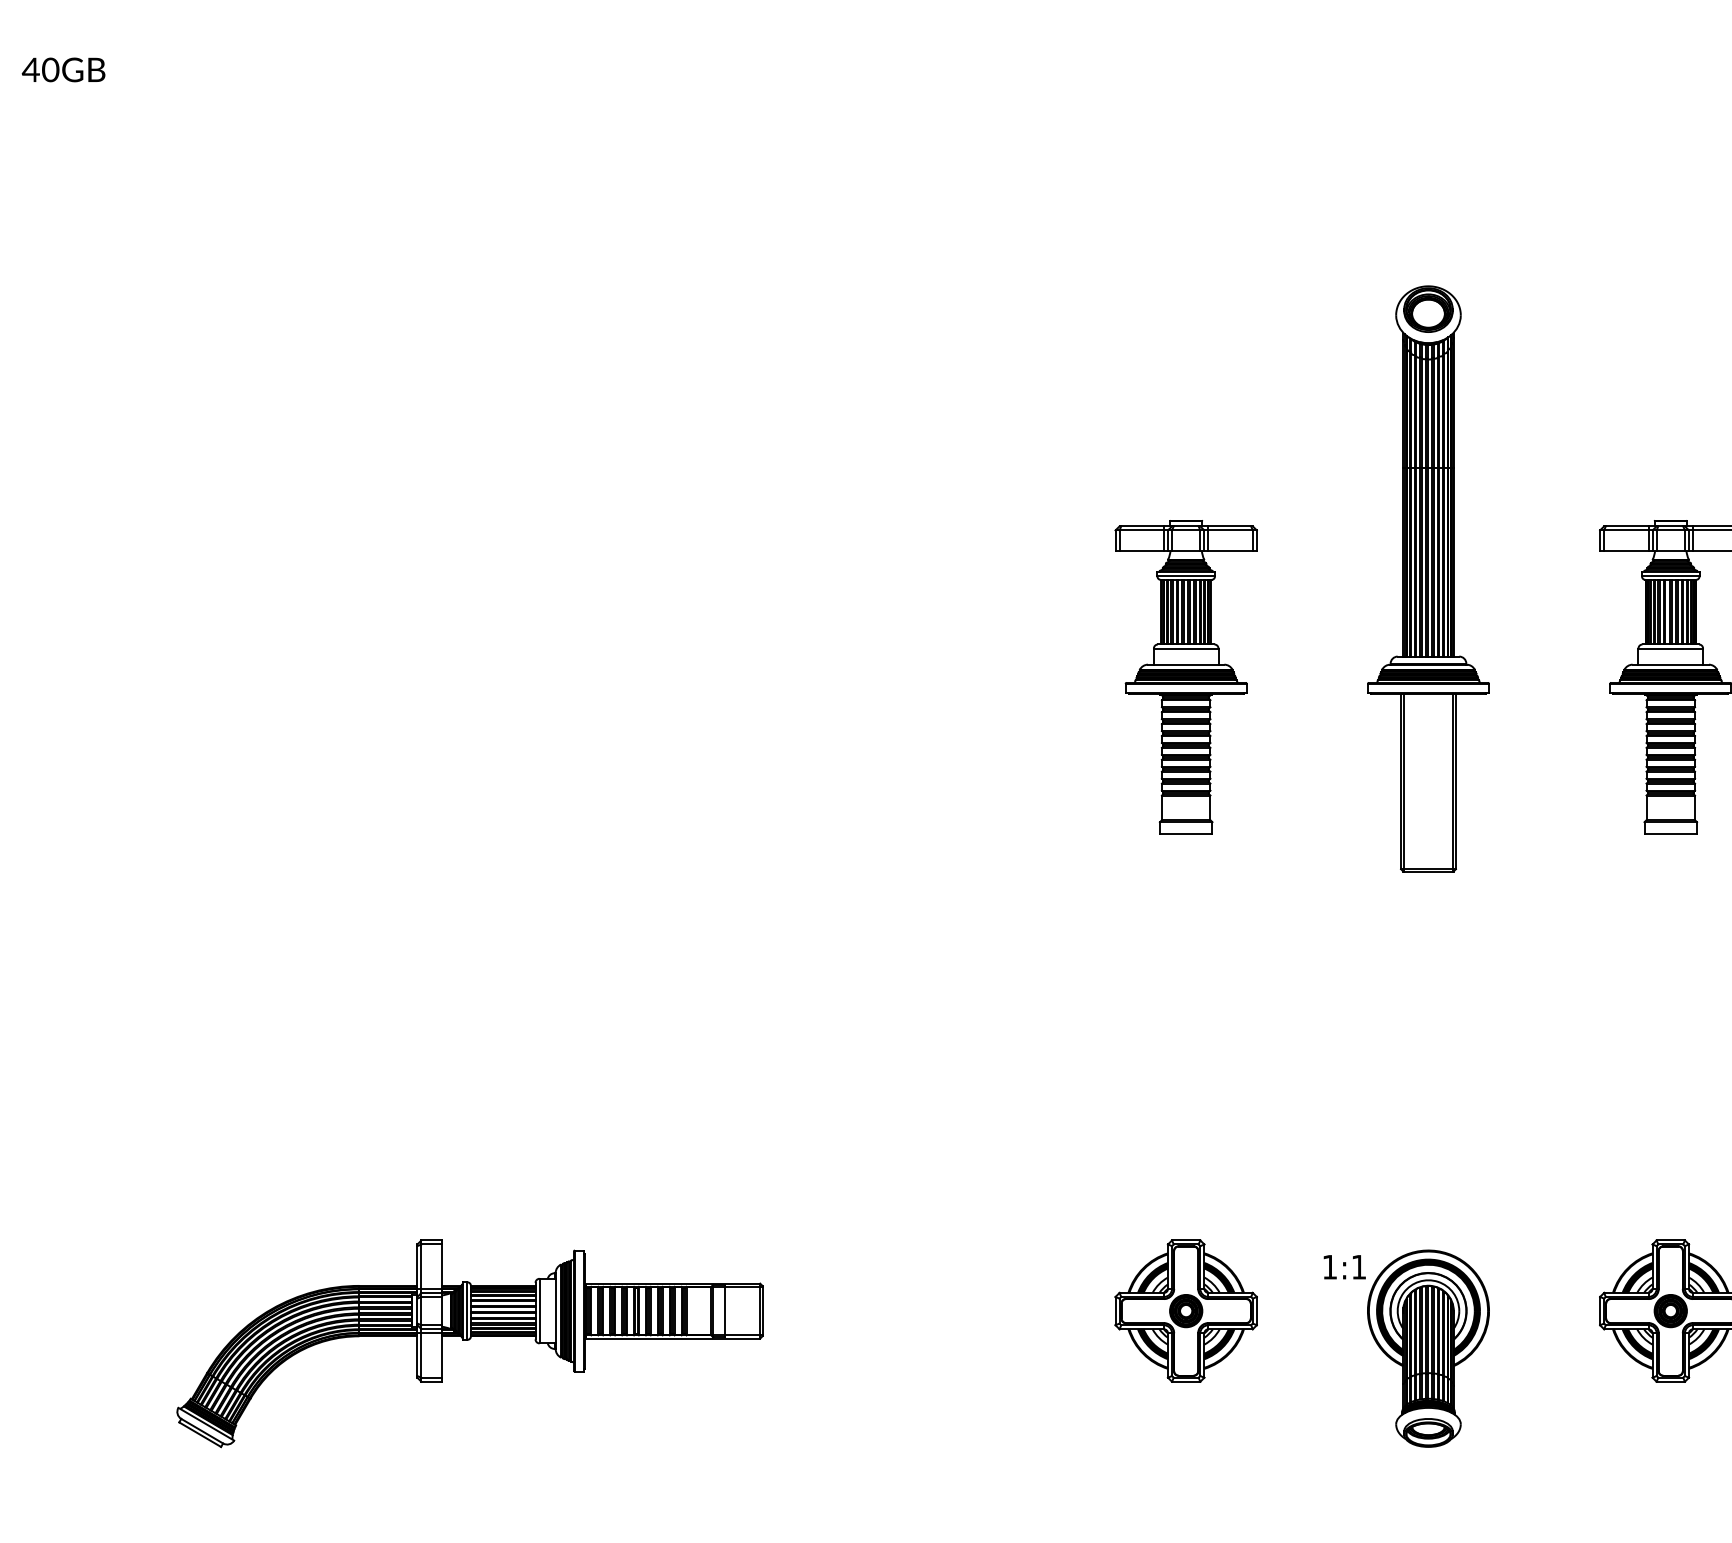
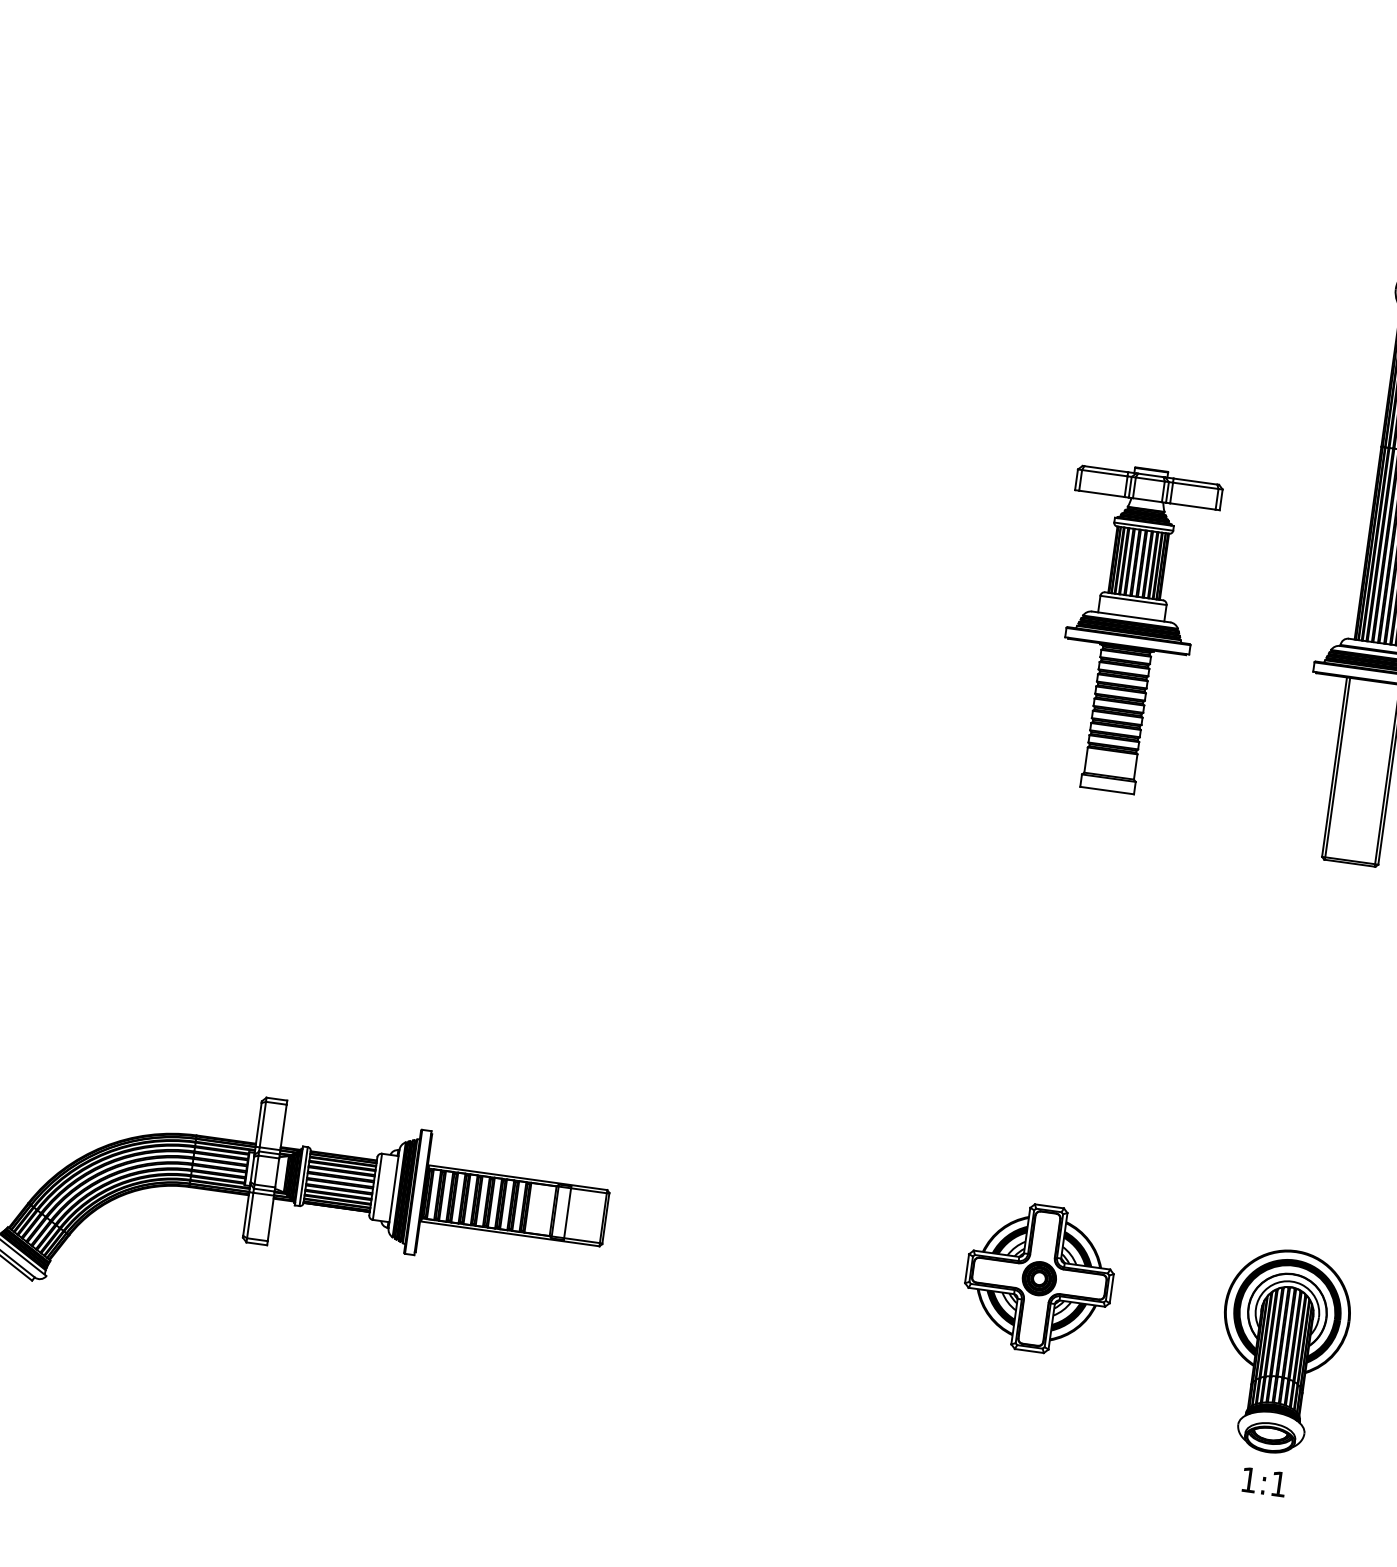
text: (1344, 1267) -> (1263, 1482), moved

